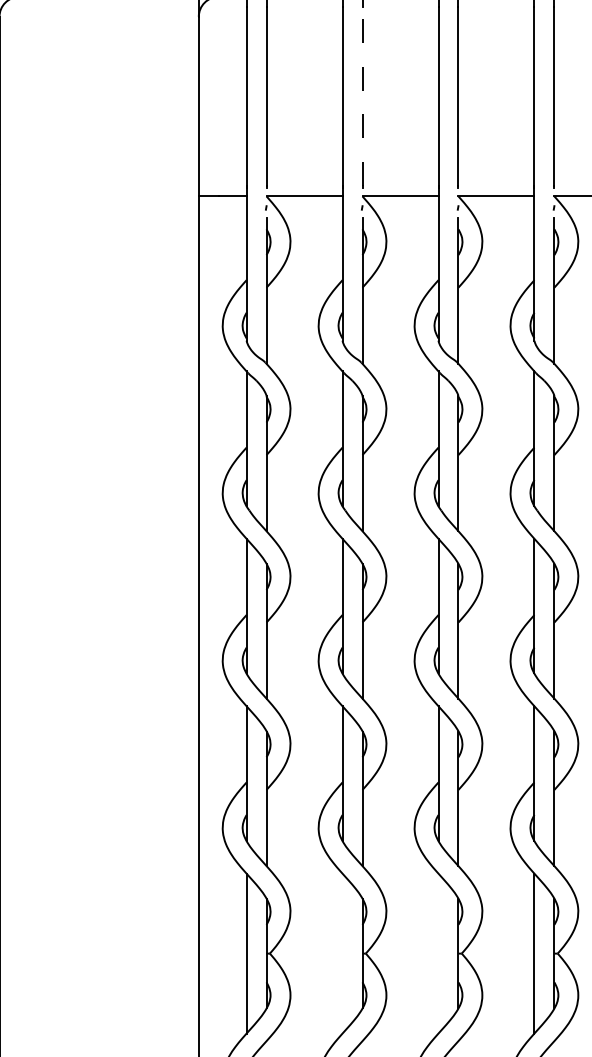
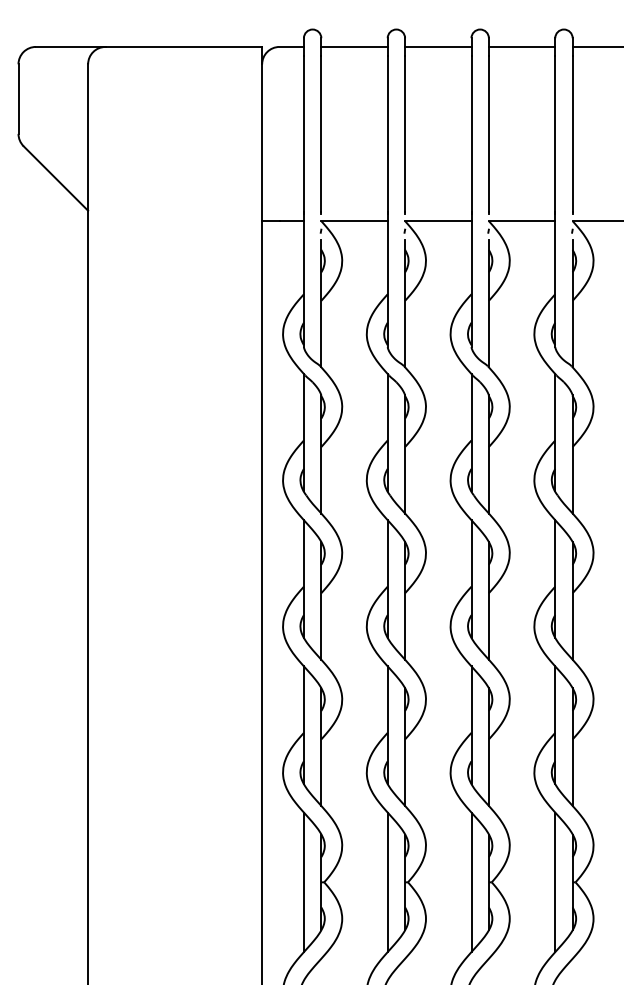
line: (362, 96) -> (405, 133), dashed -> solid
line: (342, 953) -> (387, 882), added
line: (438, 953) -> (471, 882), added

